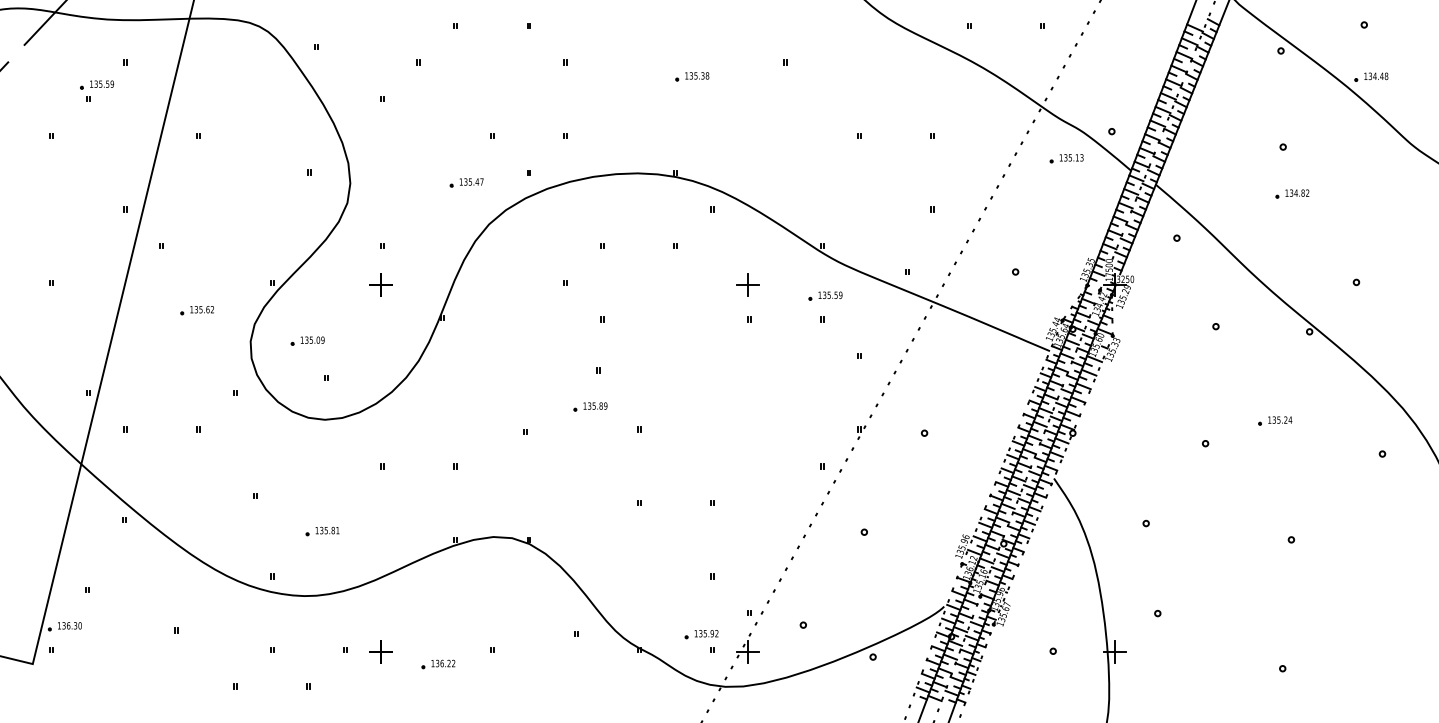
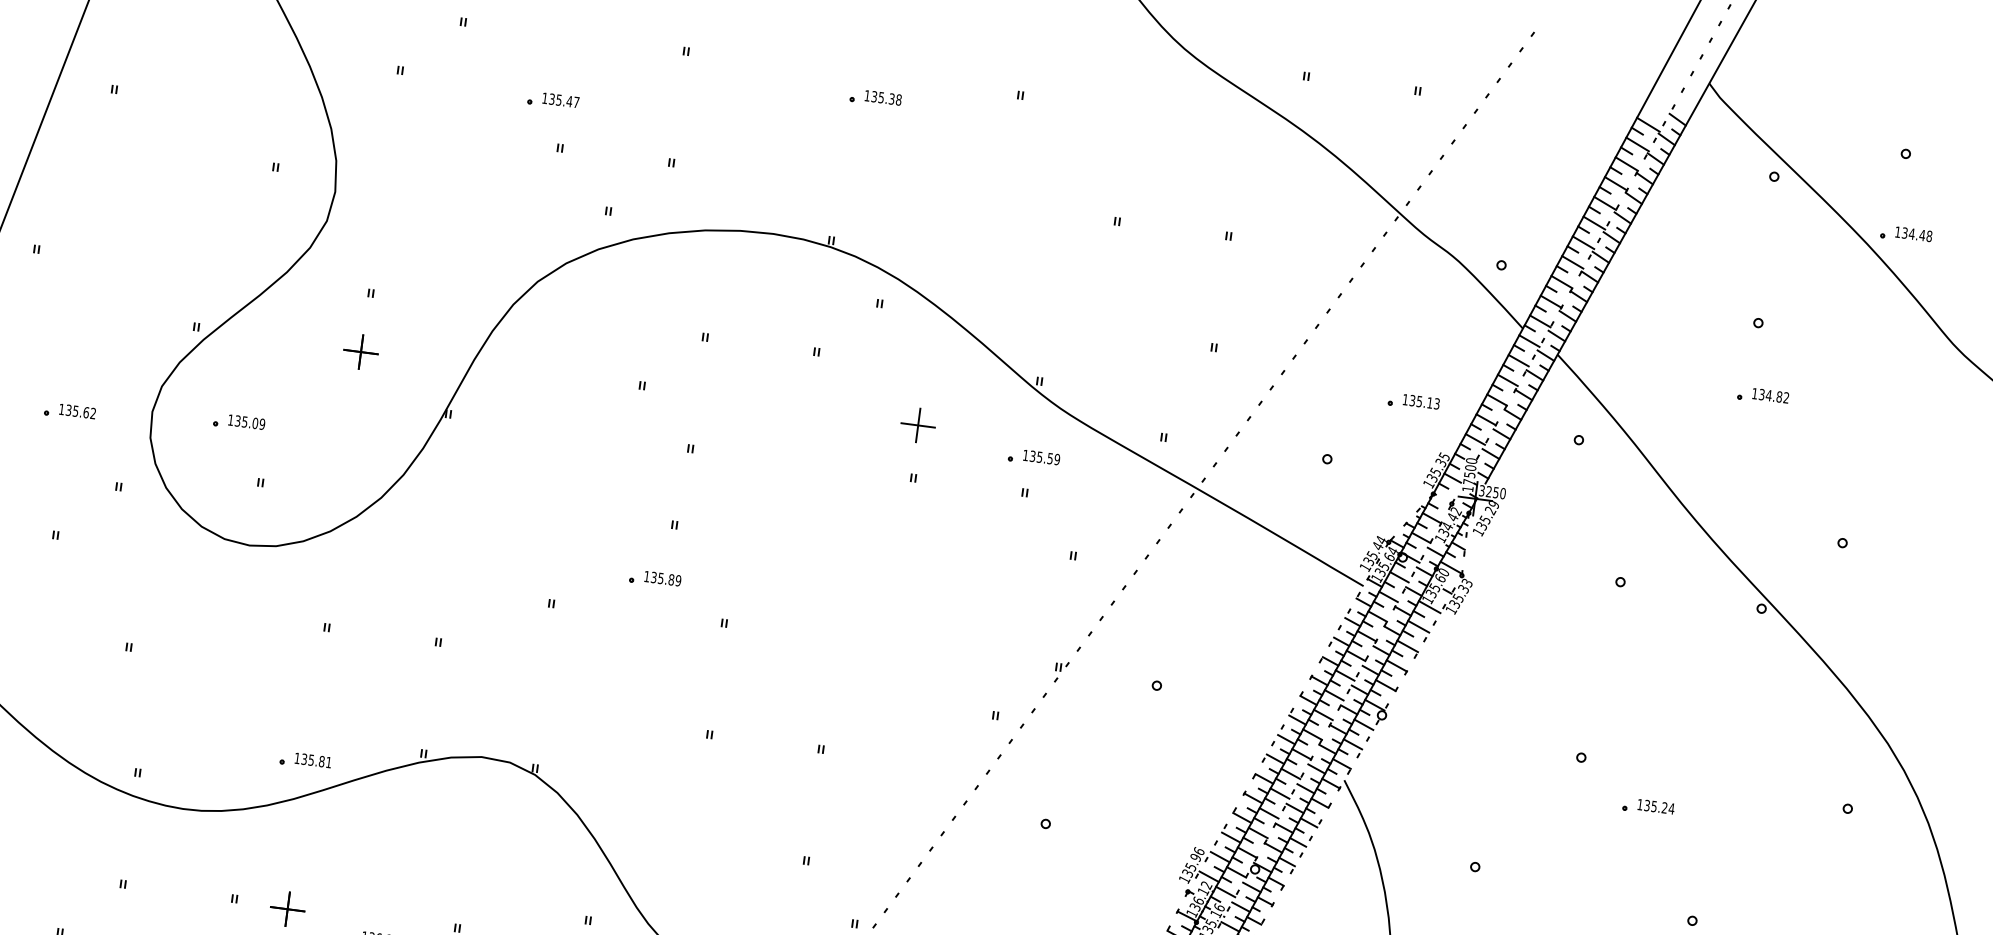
part: (1066, 158) -> (1413, 401), moved
part: (466, 182) -> (552, 100), moved
part: (196, 310) -> (68, 411), moved
part: (1275, 420) -> (1648, 806), moved
part: (322, 531) -> (305, 760), moved

